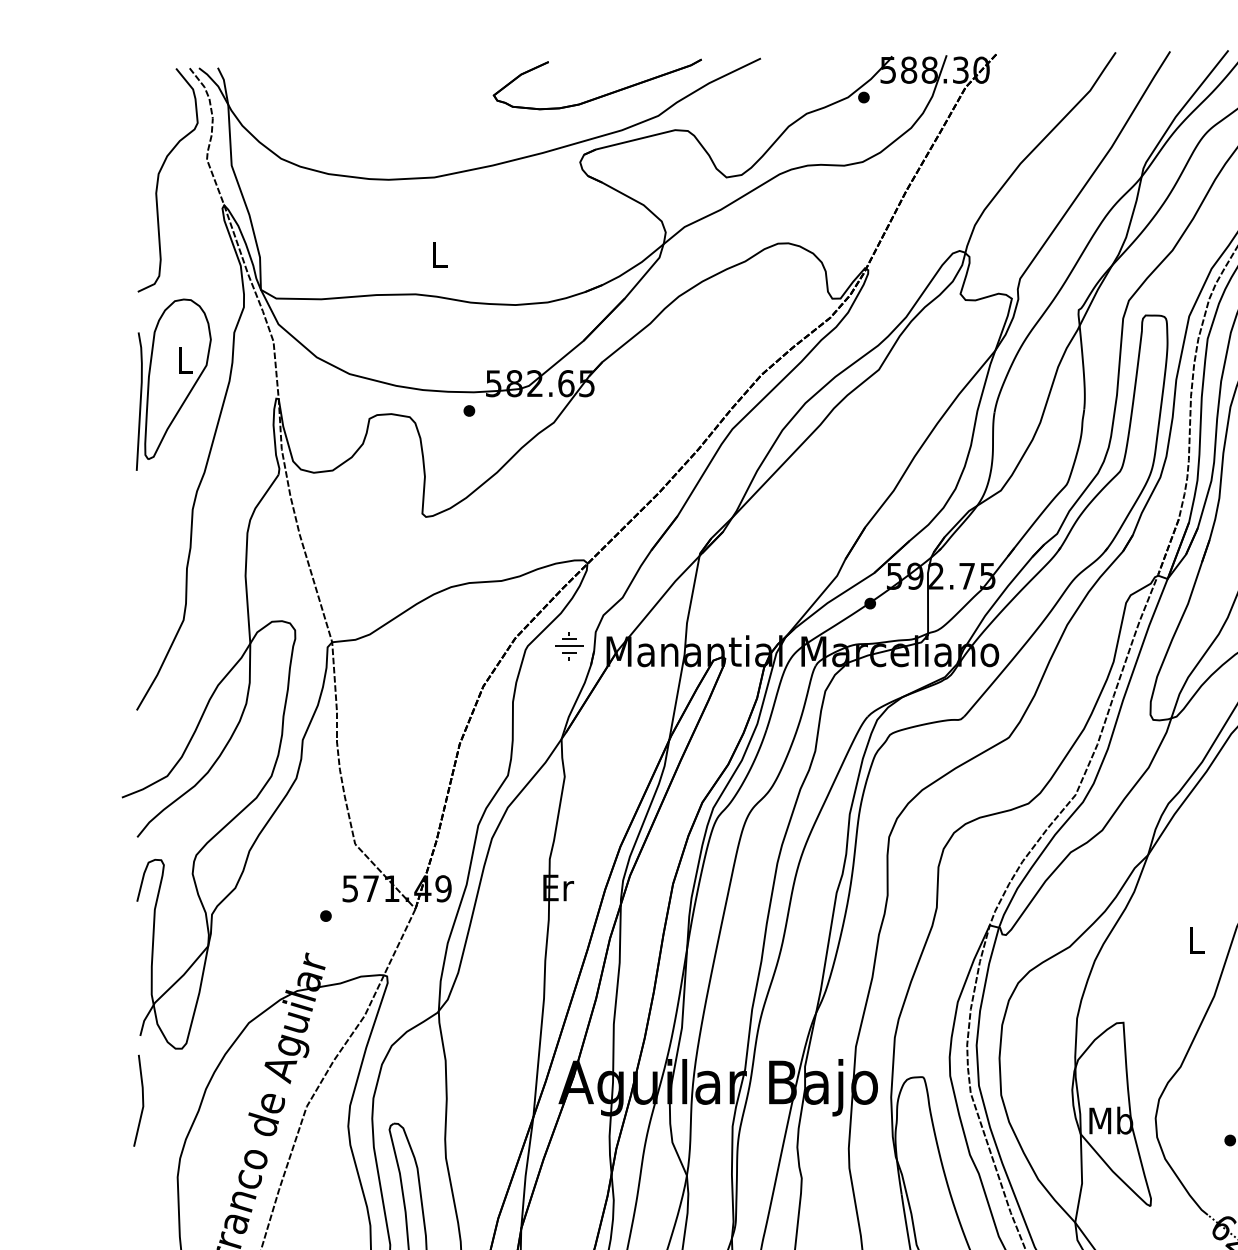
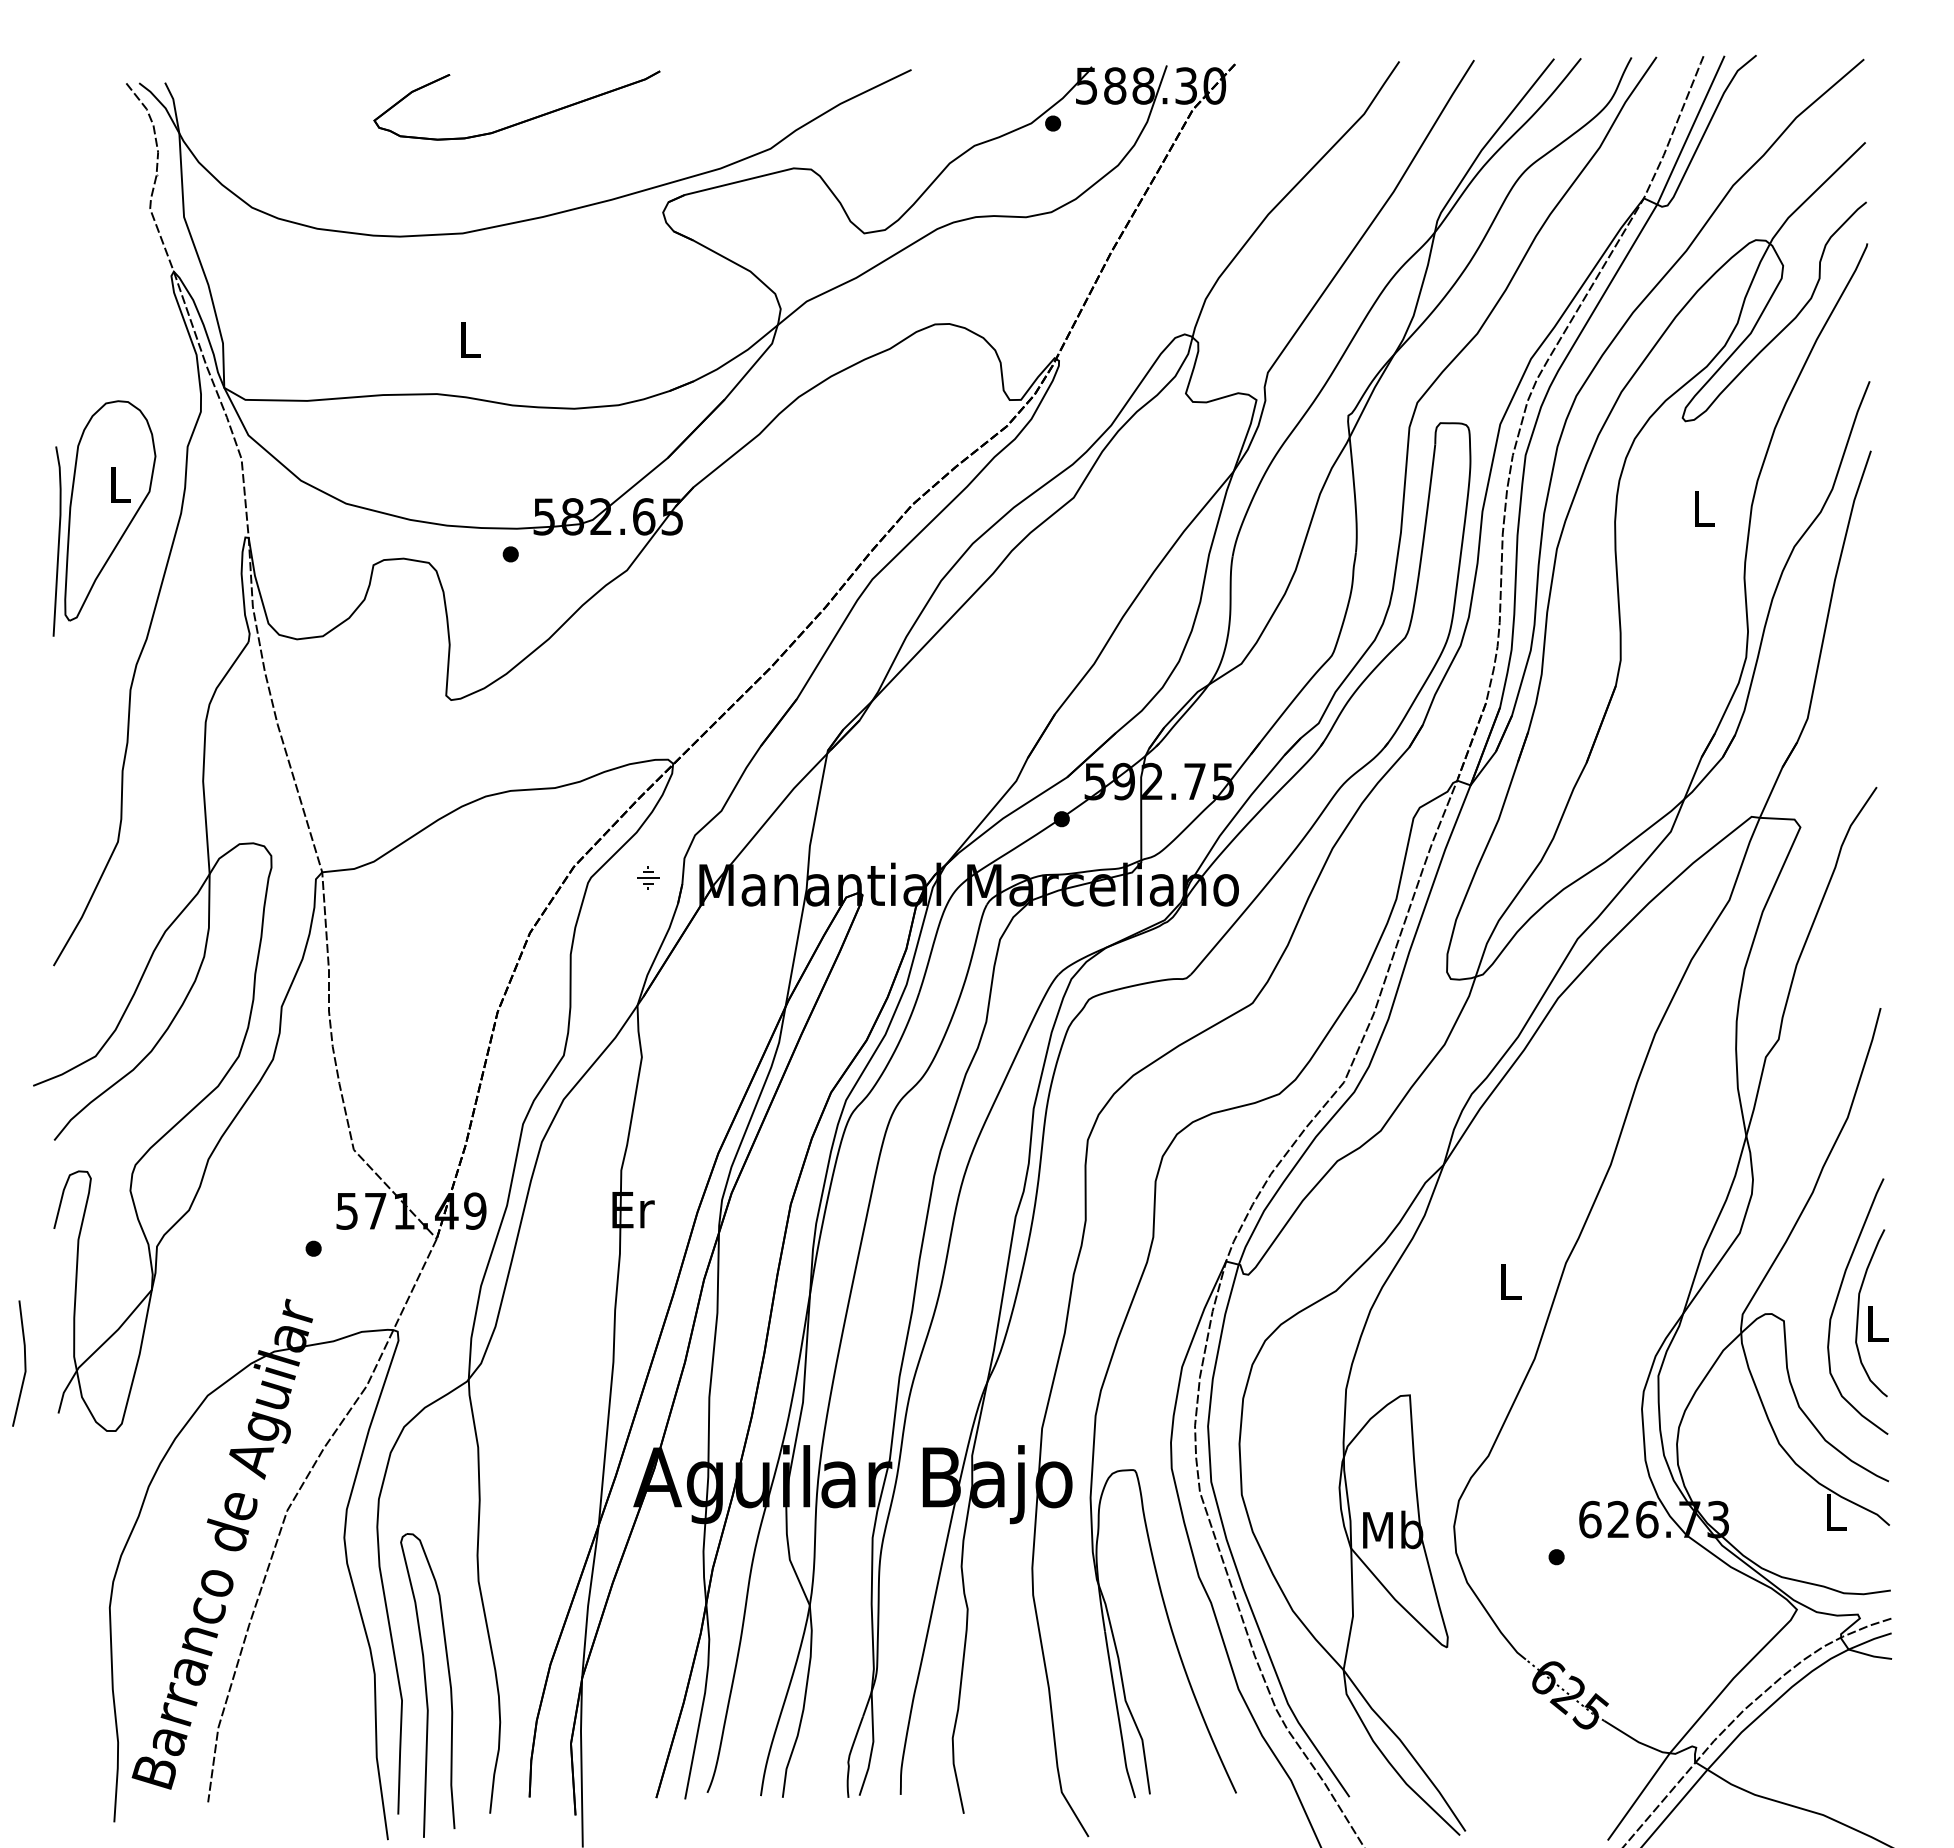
part: (602, 95) -> (523, 120), moved
curve: (159, 176) -> (84, 232), removed
part: (569, 646) -> (648, 877), size x0.6
line: (142, 1100) -> (24, 1363), moved

